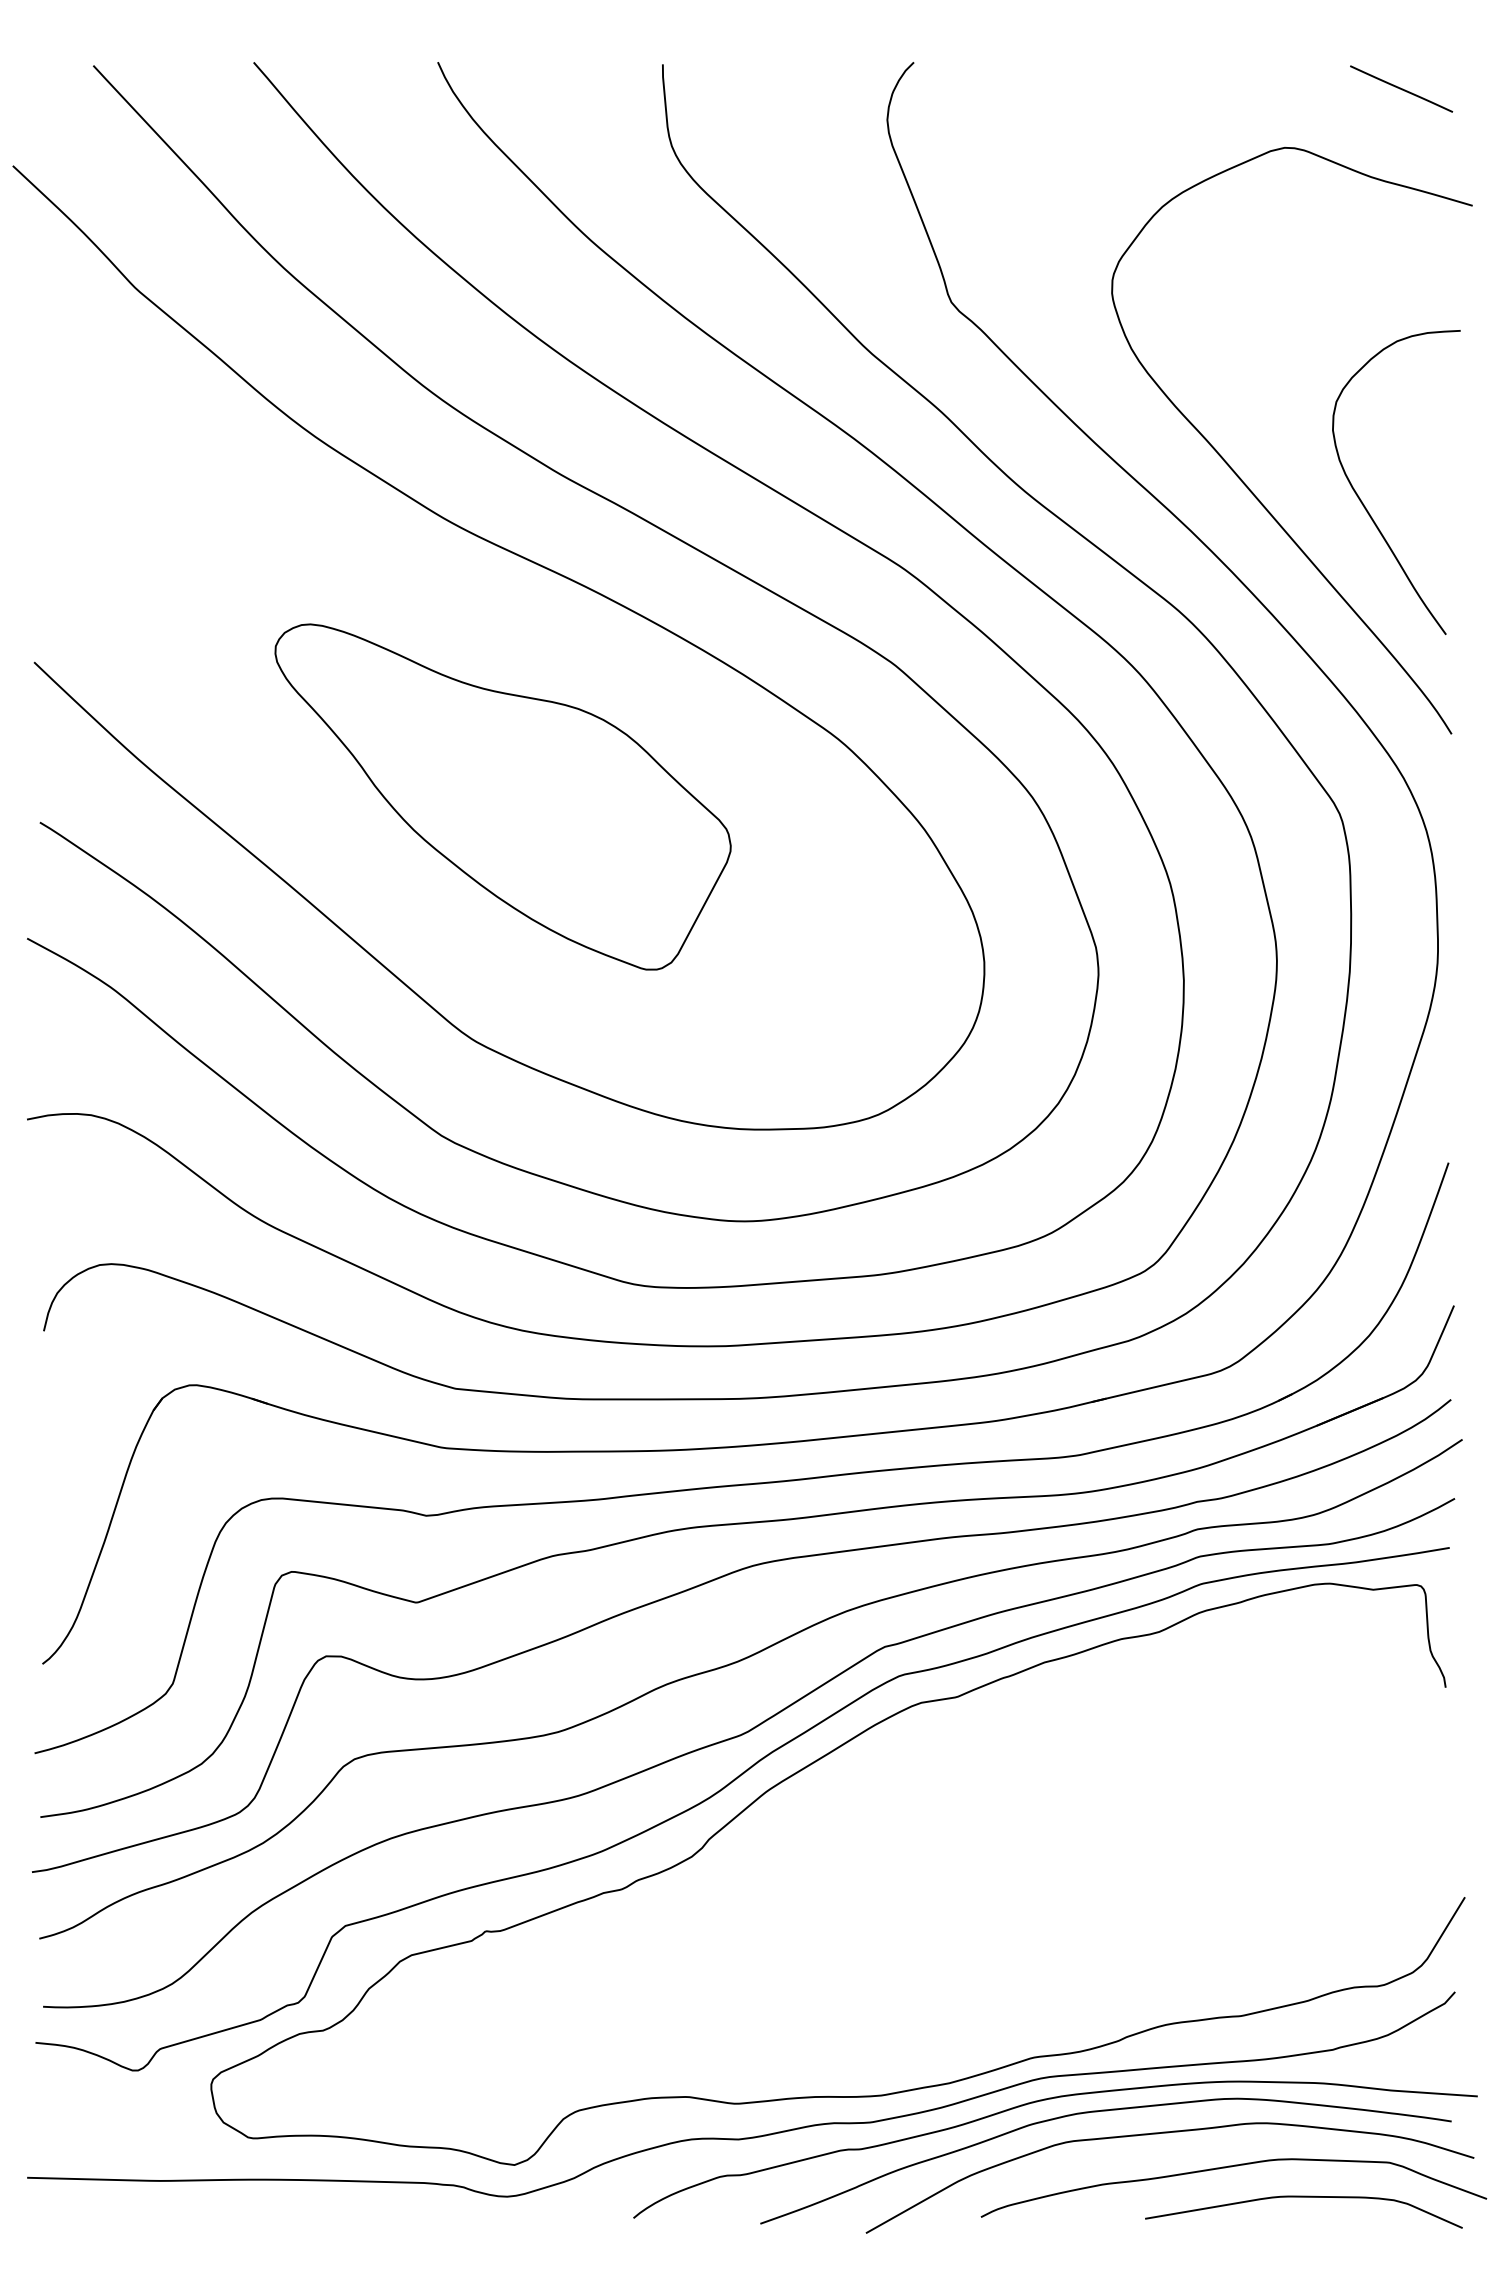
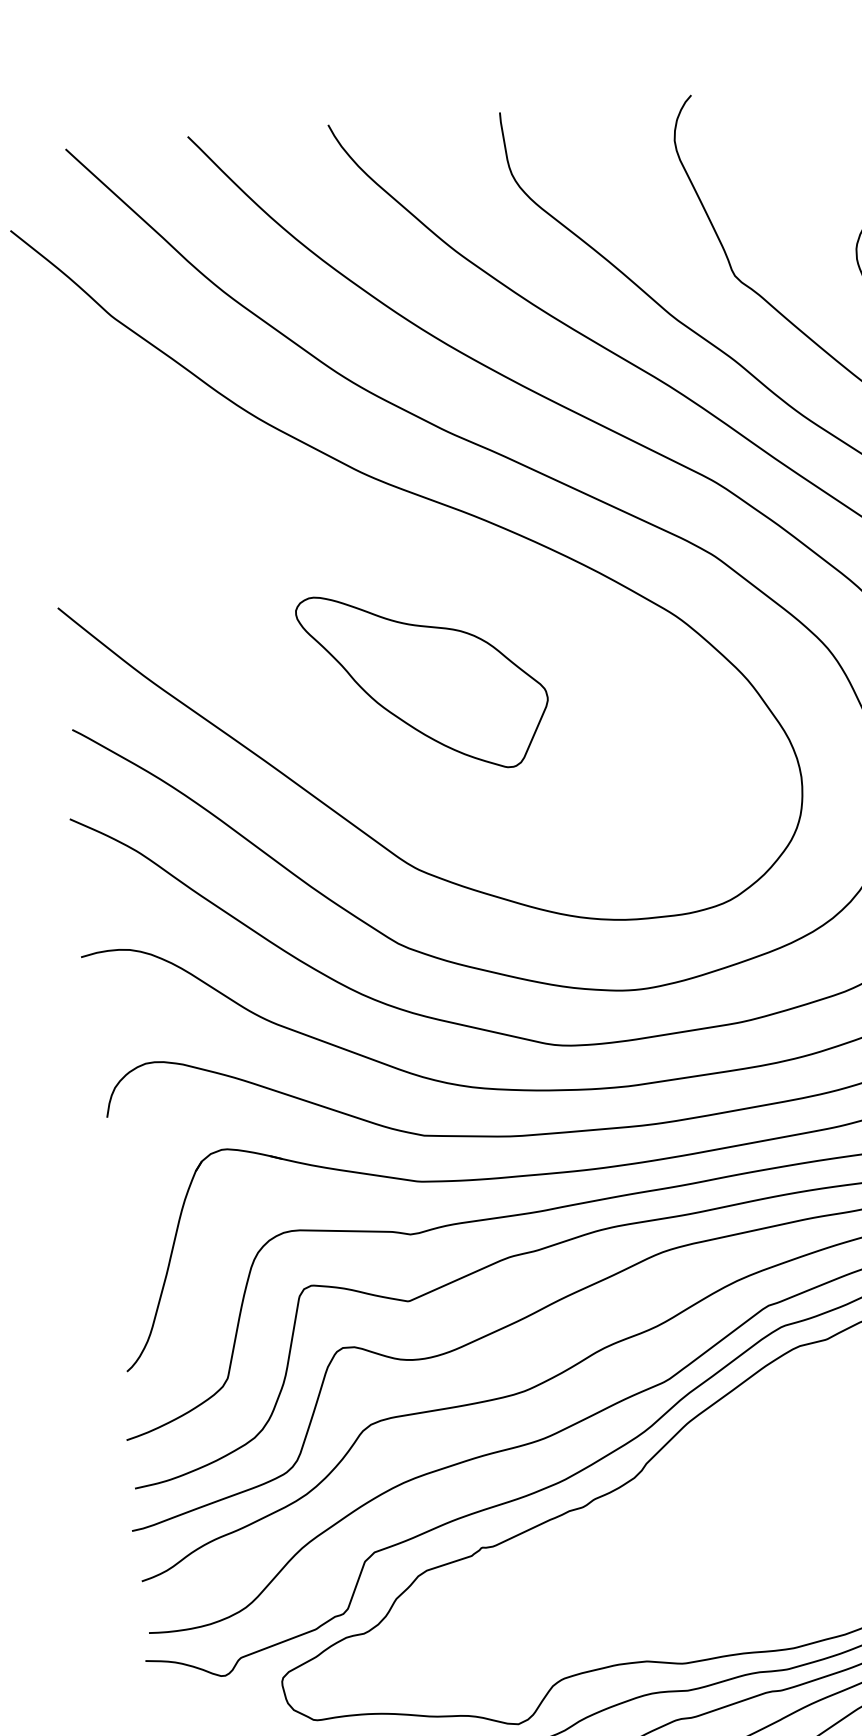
part: (502, 796) -> (423, 681), size x0.7

